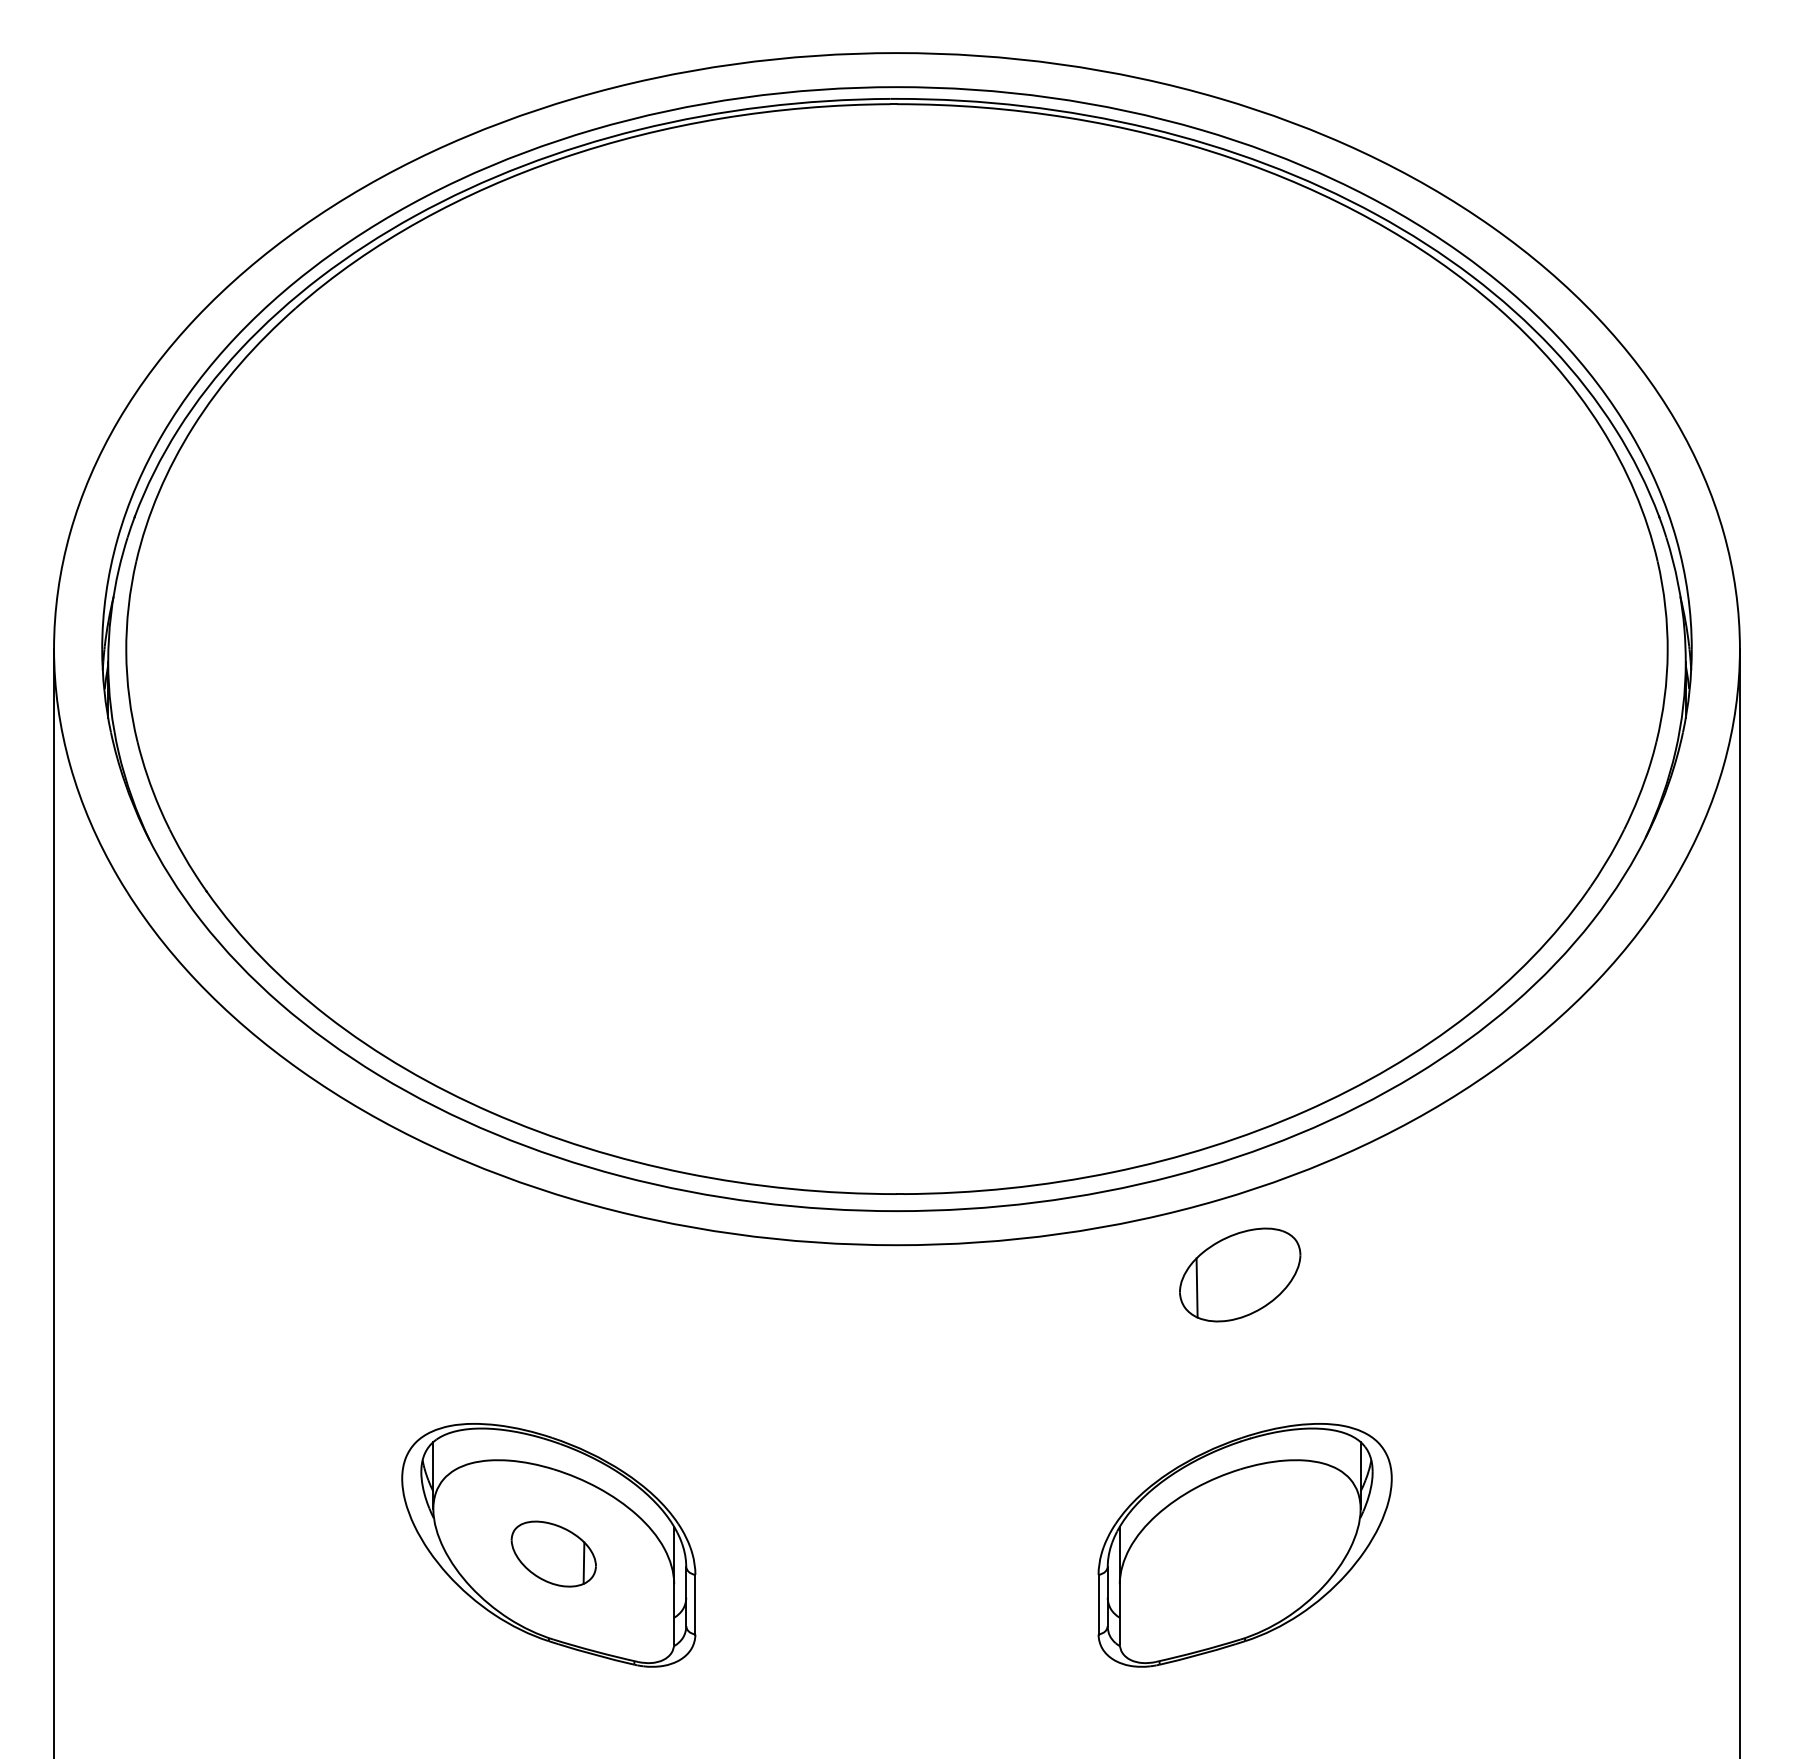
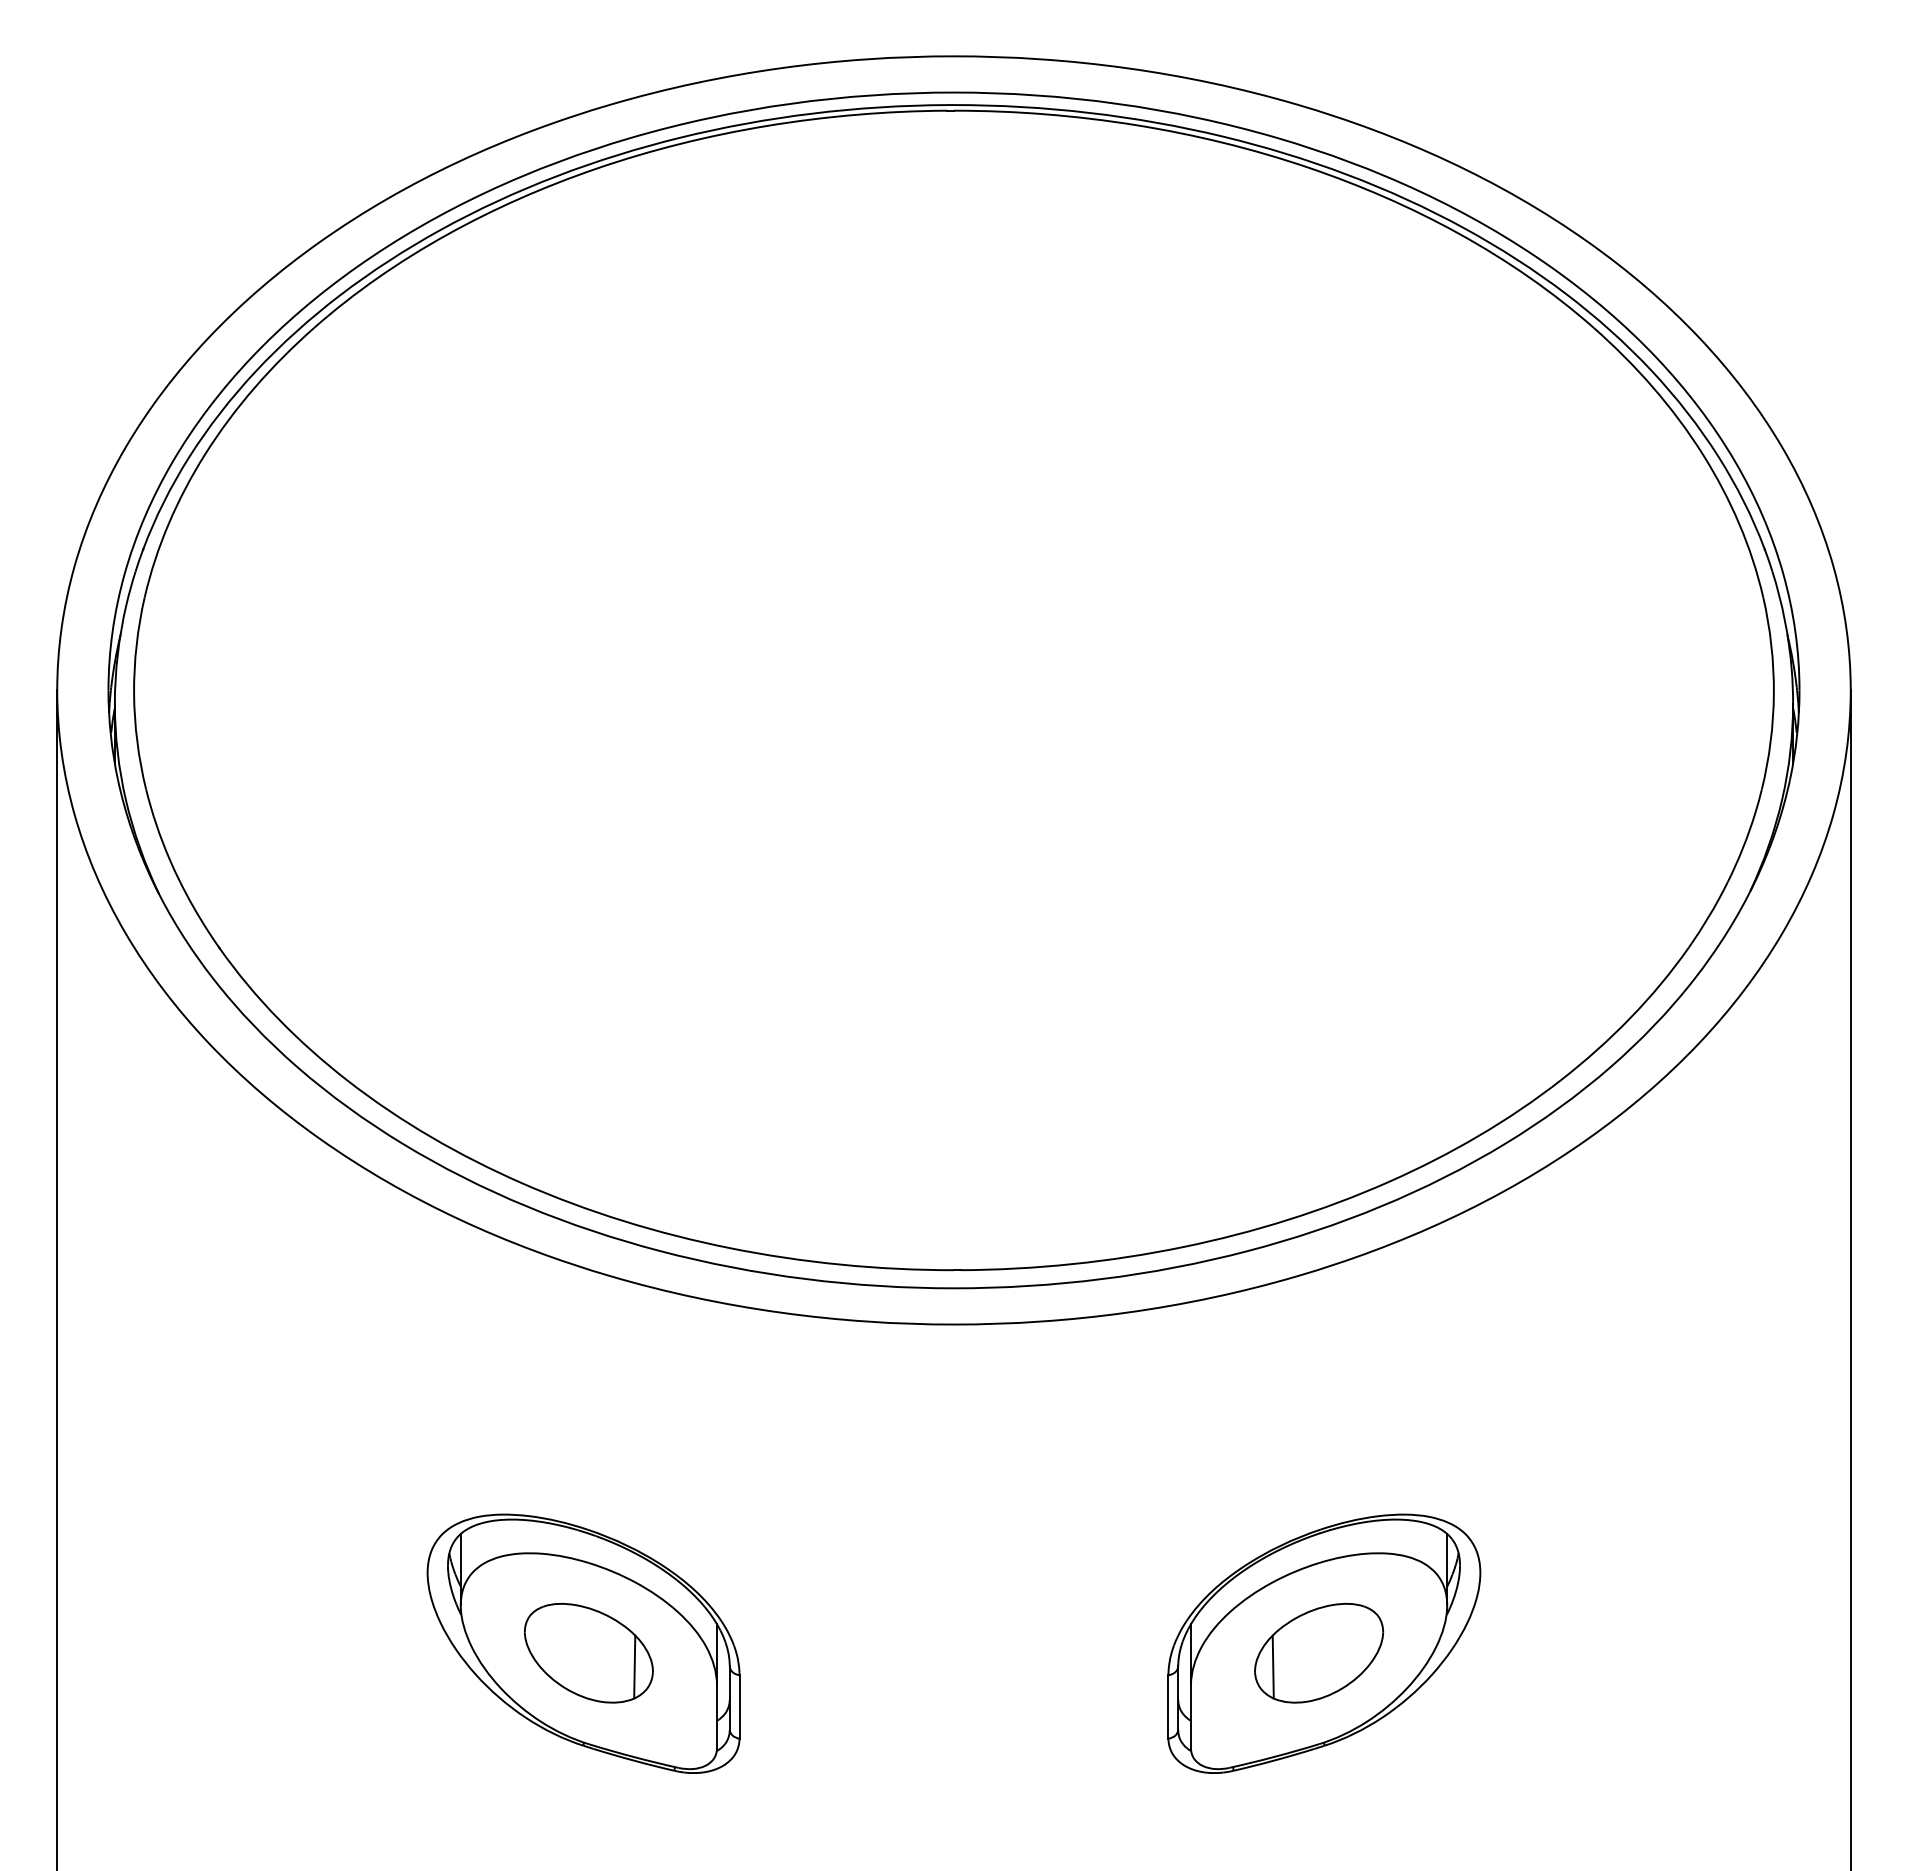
part: (1240, 1274) -> (1319, 1652), moved
part: (553, 1553) -> (588, 1652), size x1.43

